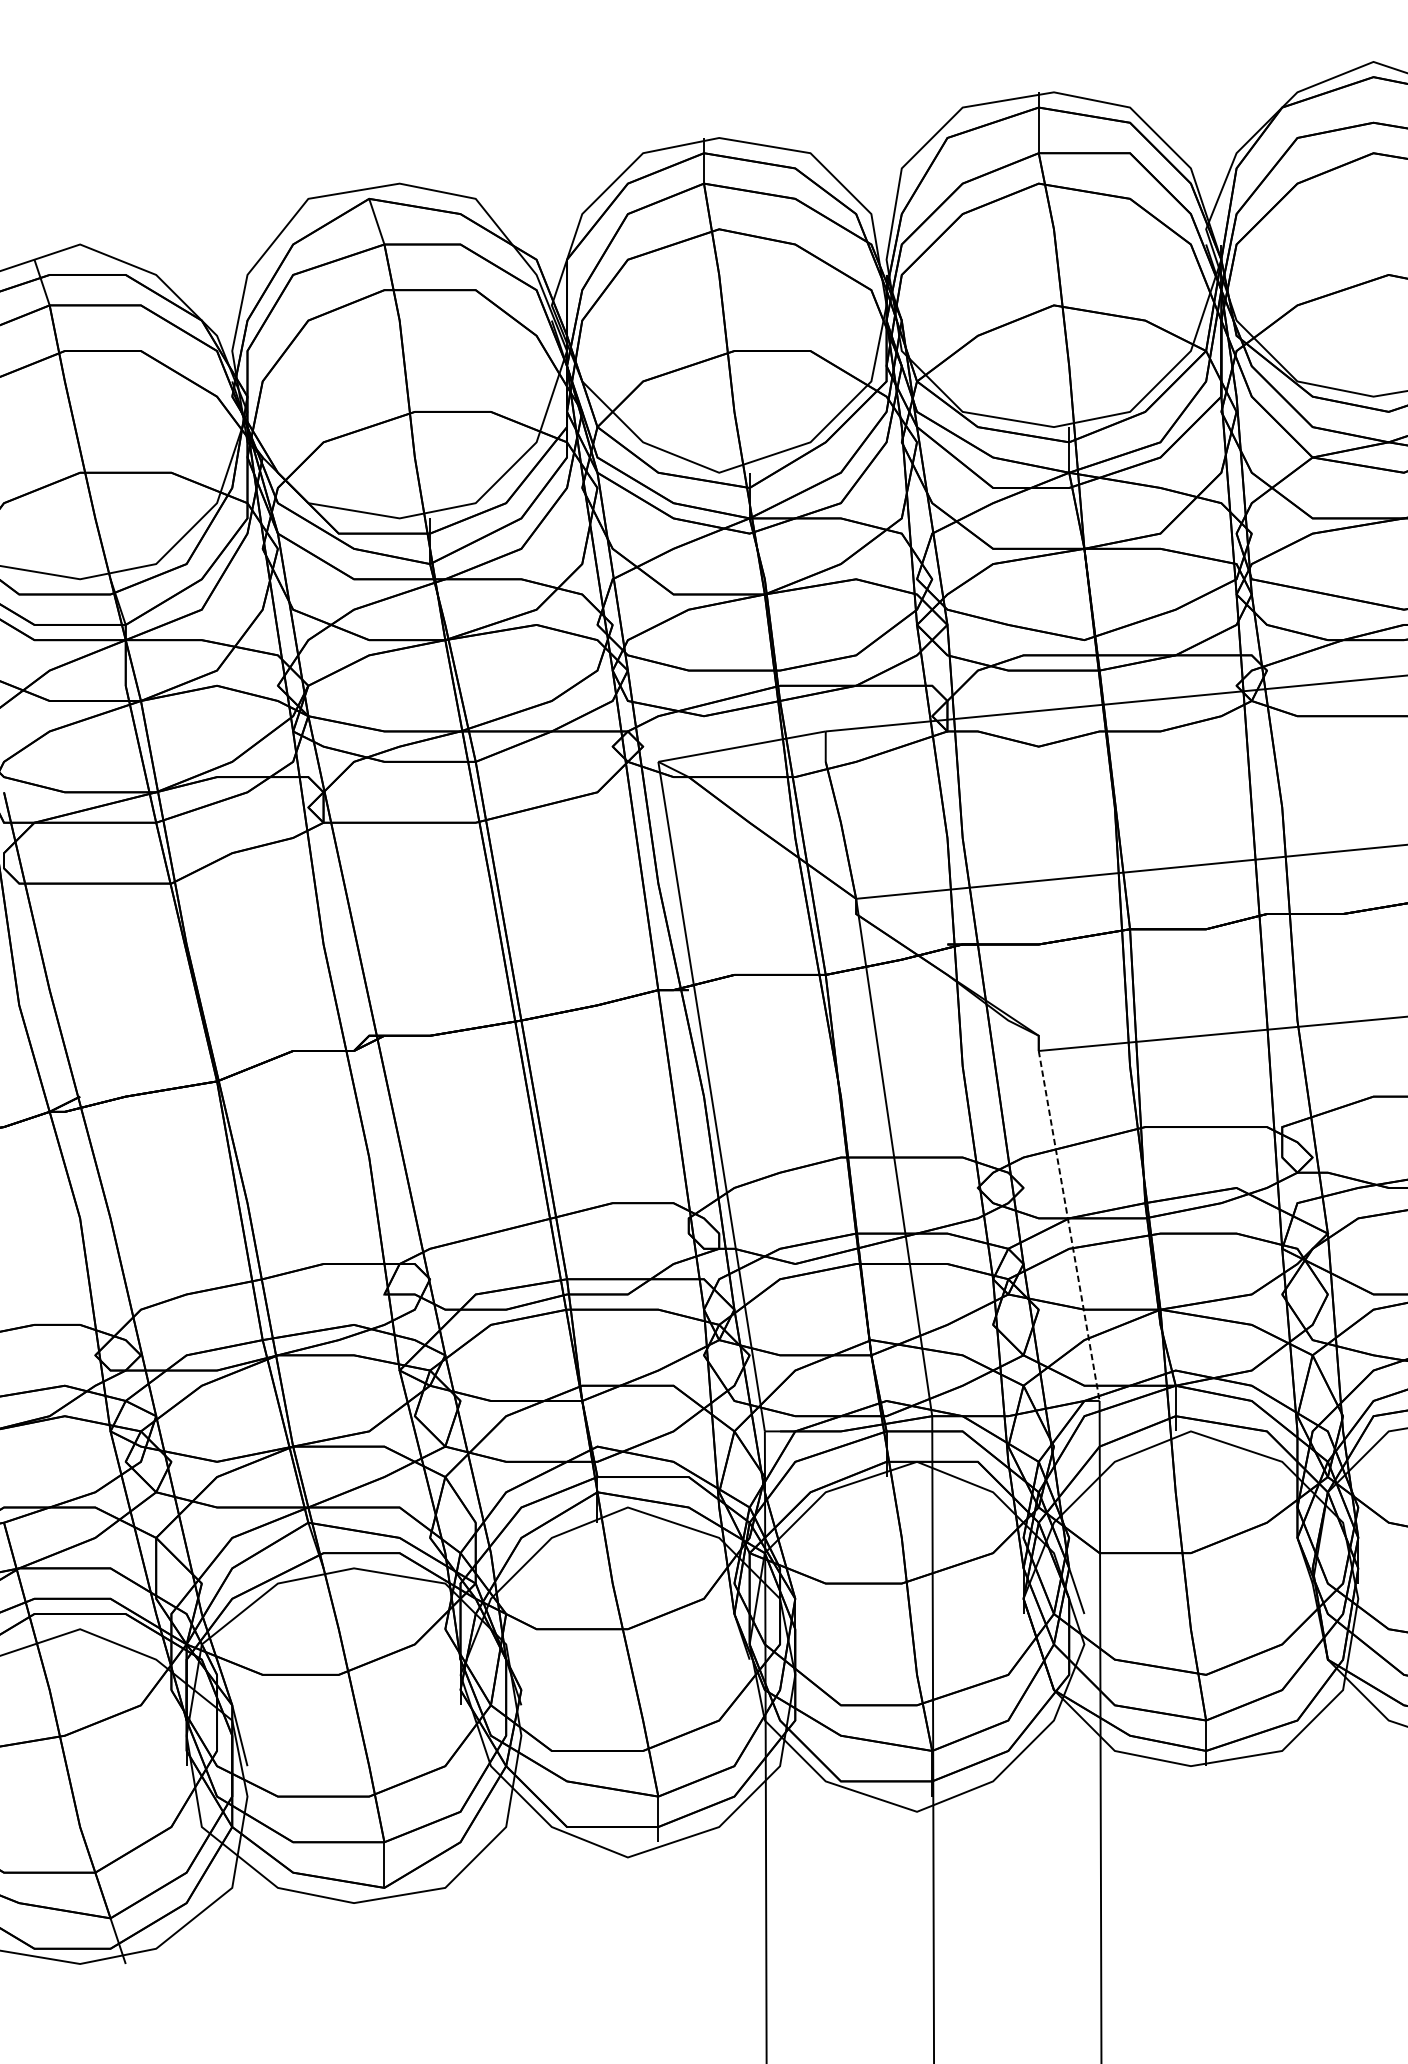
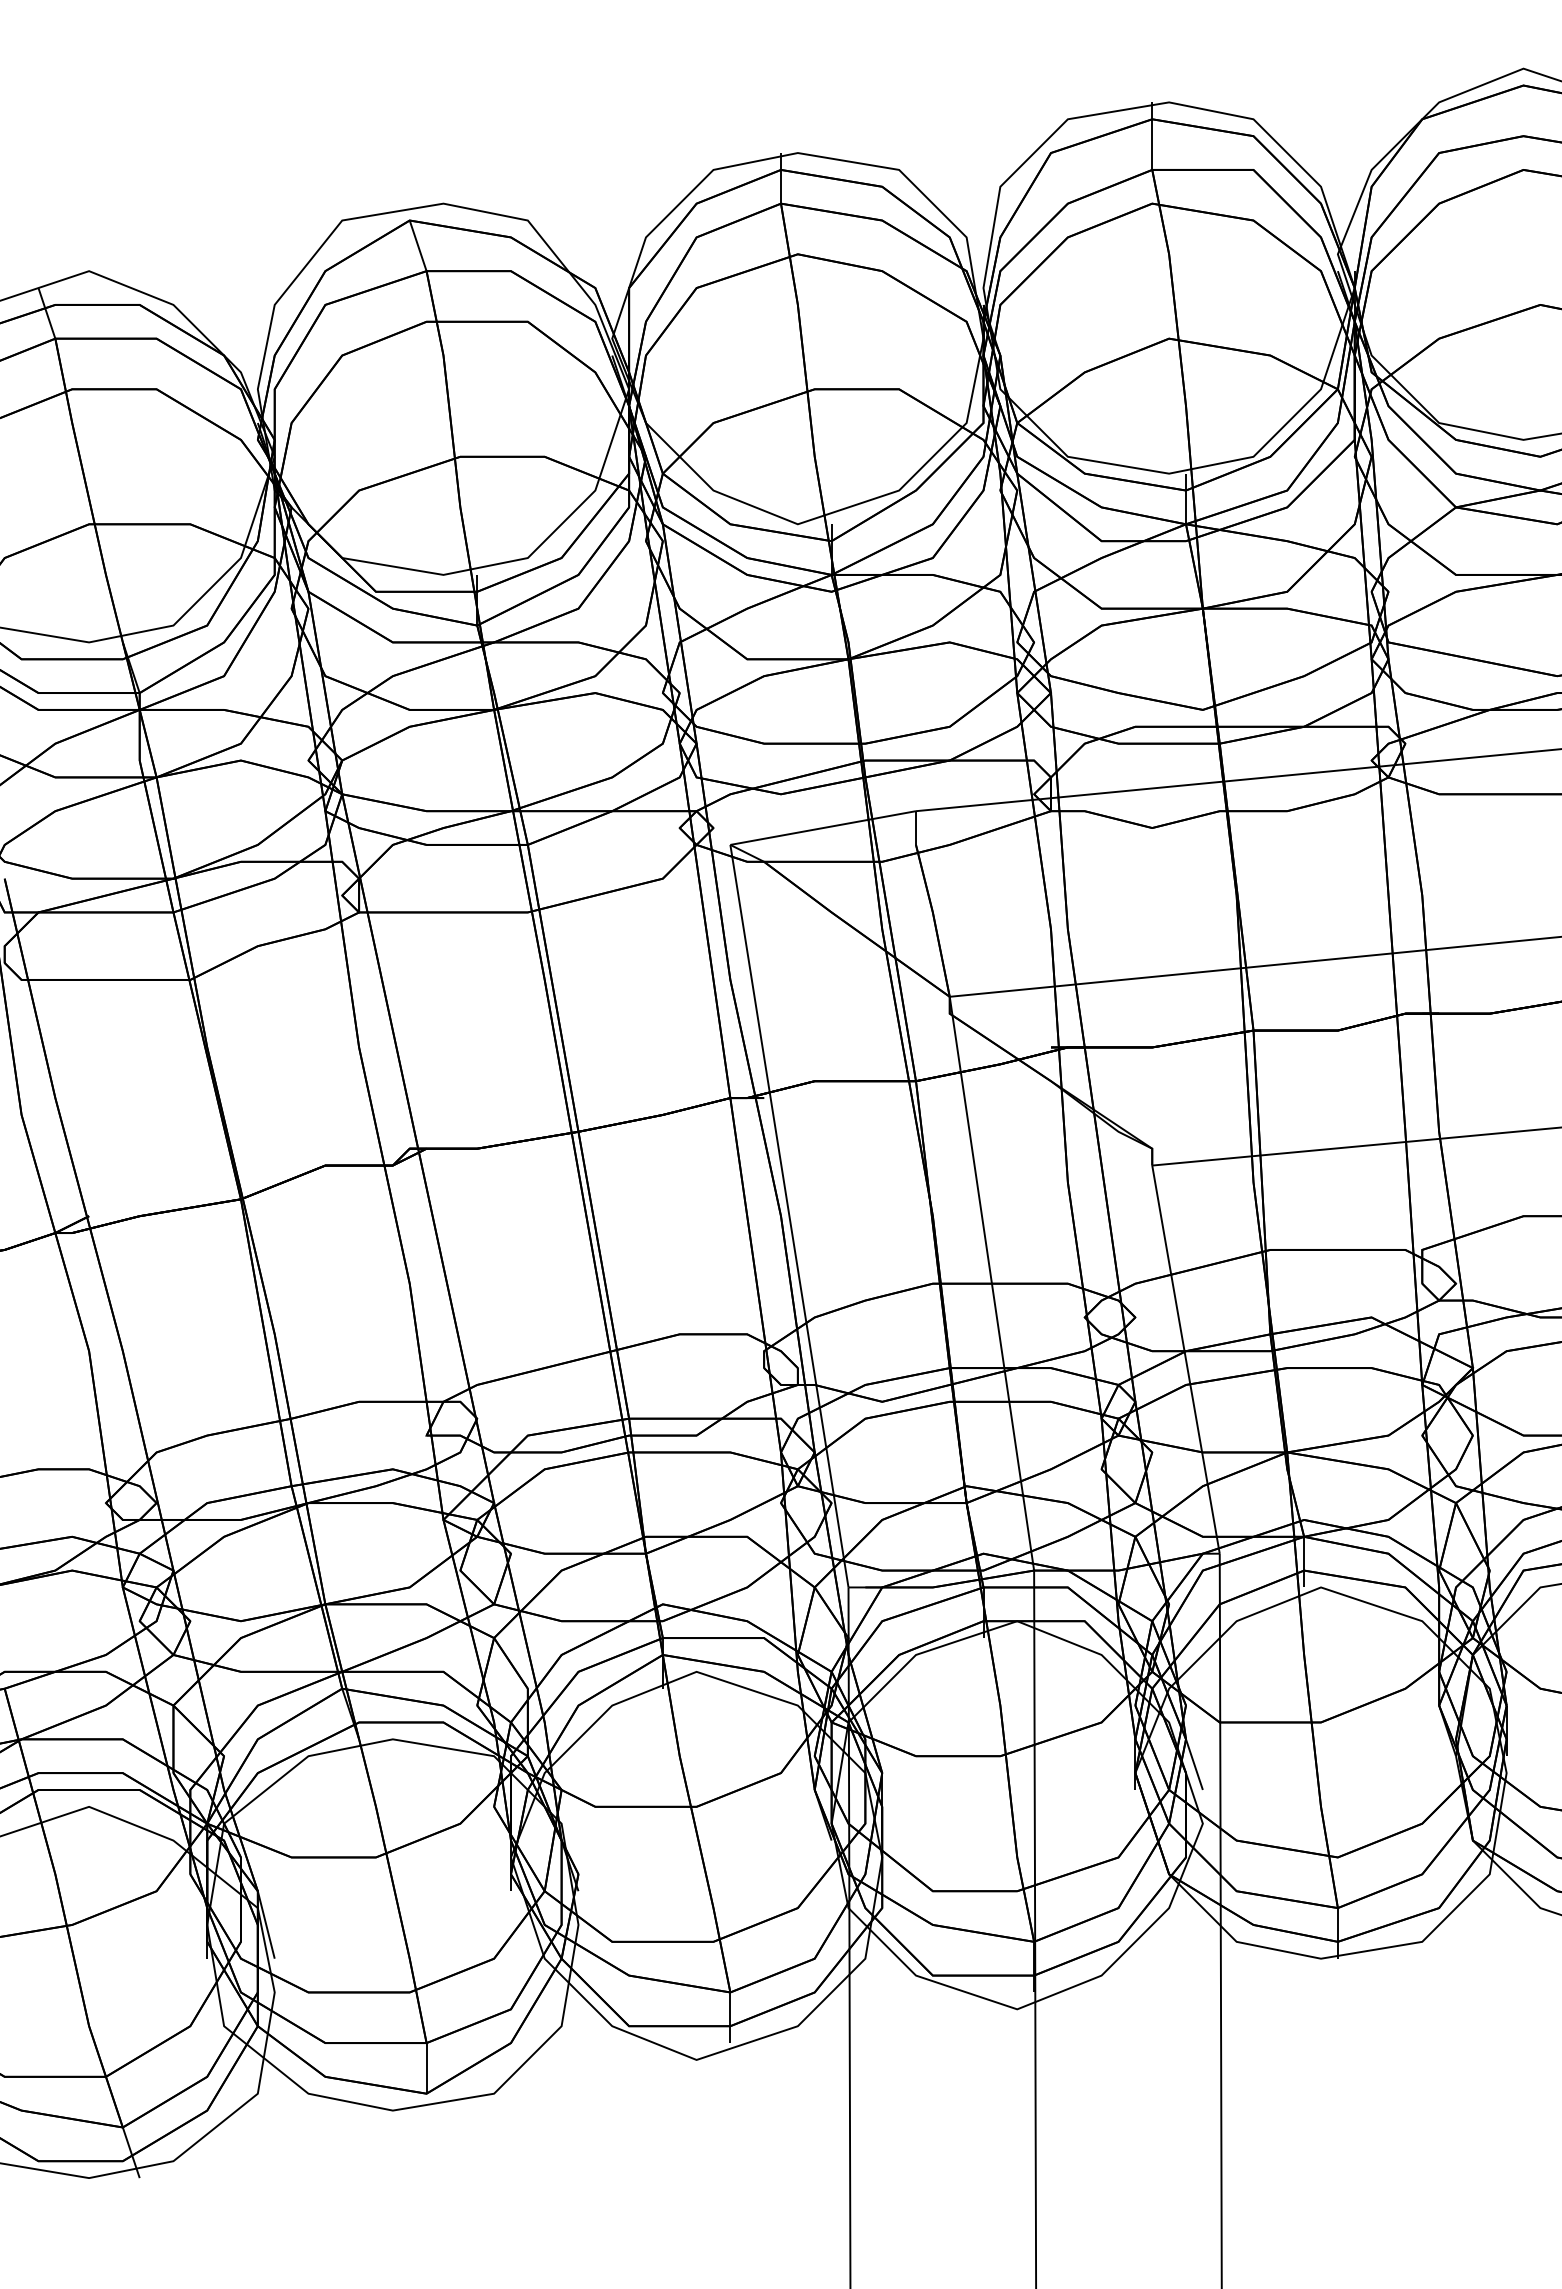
line: (1069, 1225) -> (1186, 1359), dashed -> solid

